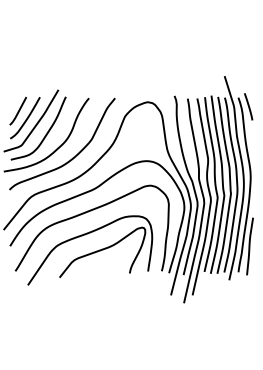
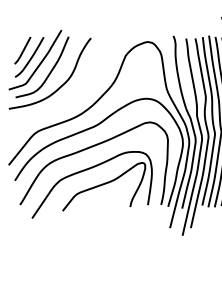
curve: (72, 157) -> (75, 95), removed

